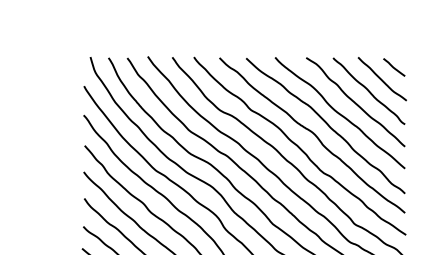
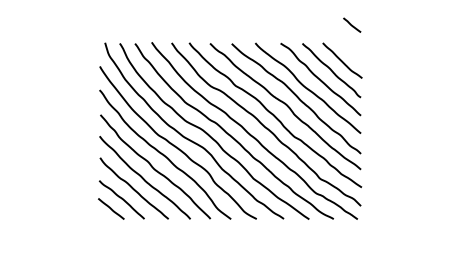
line: (394, 66) -> (352, 24), moved

